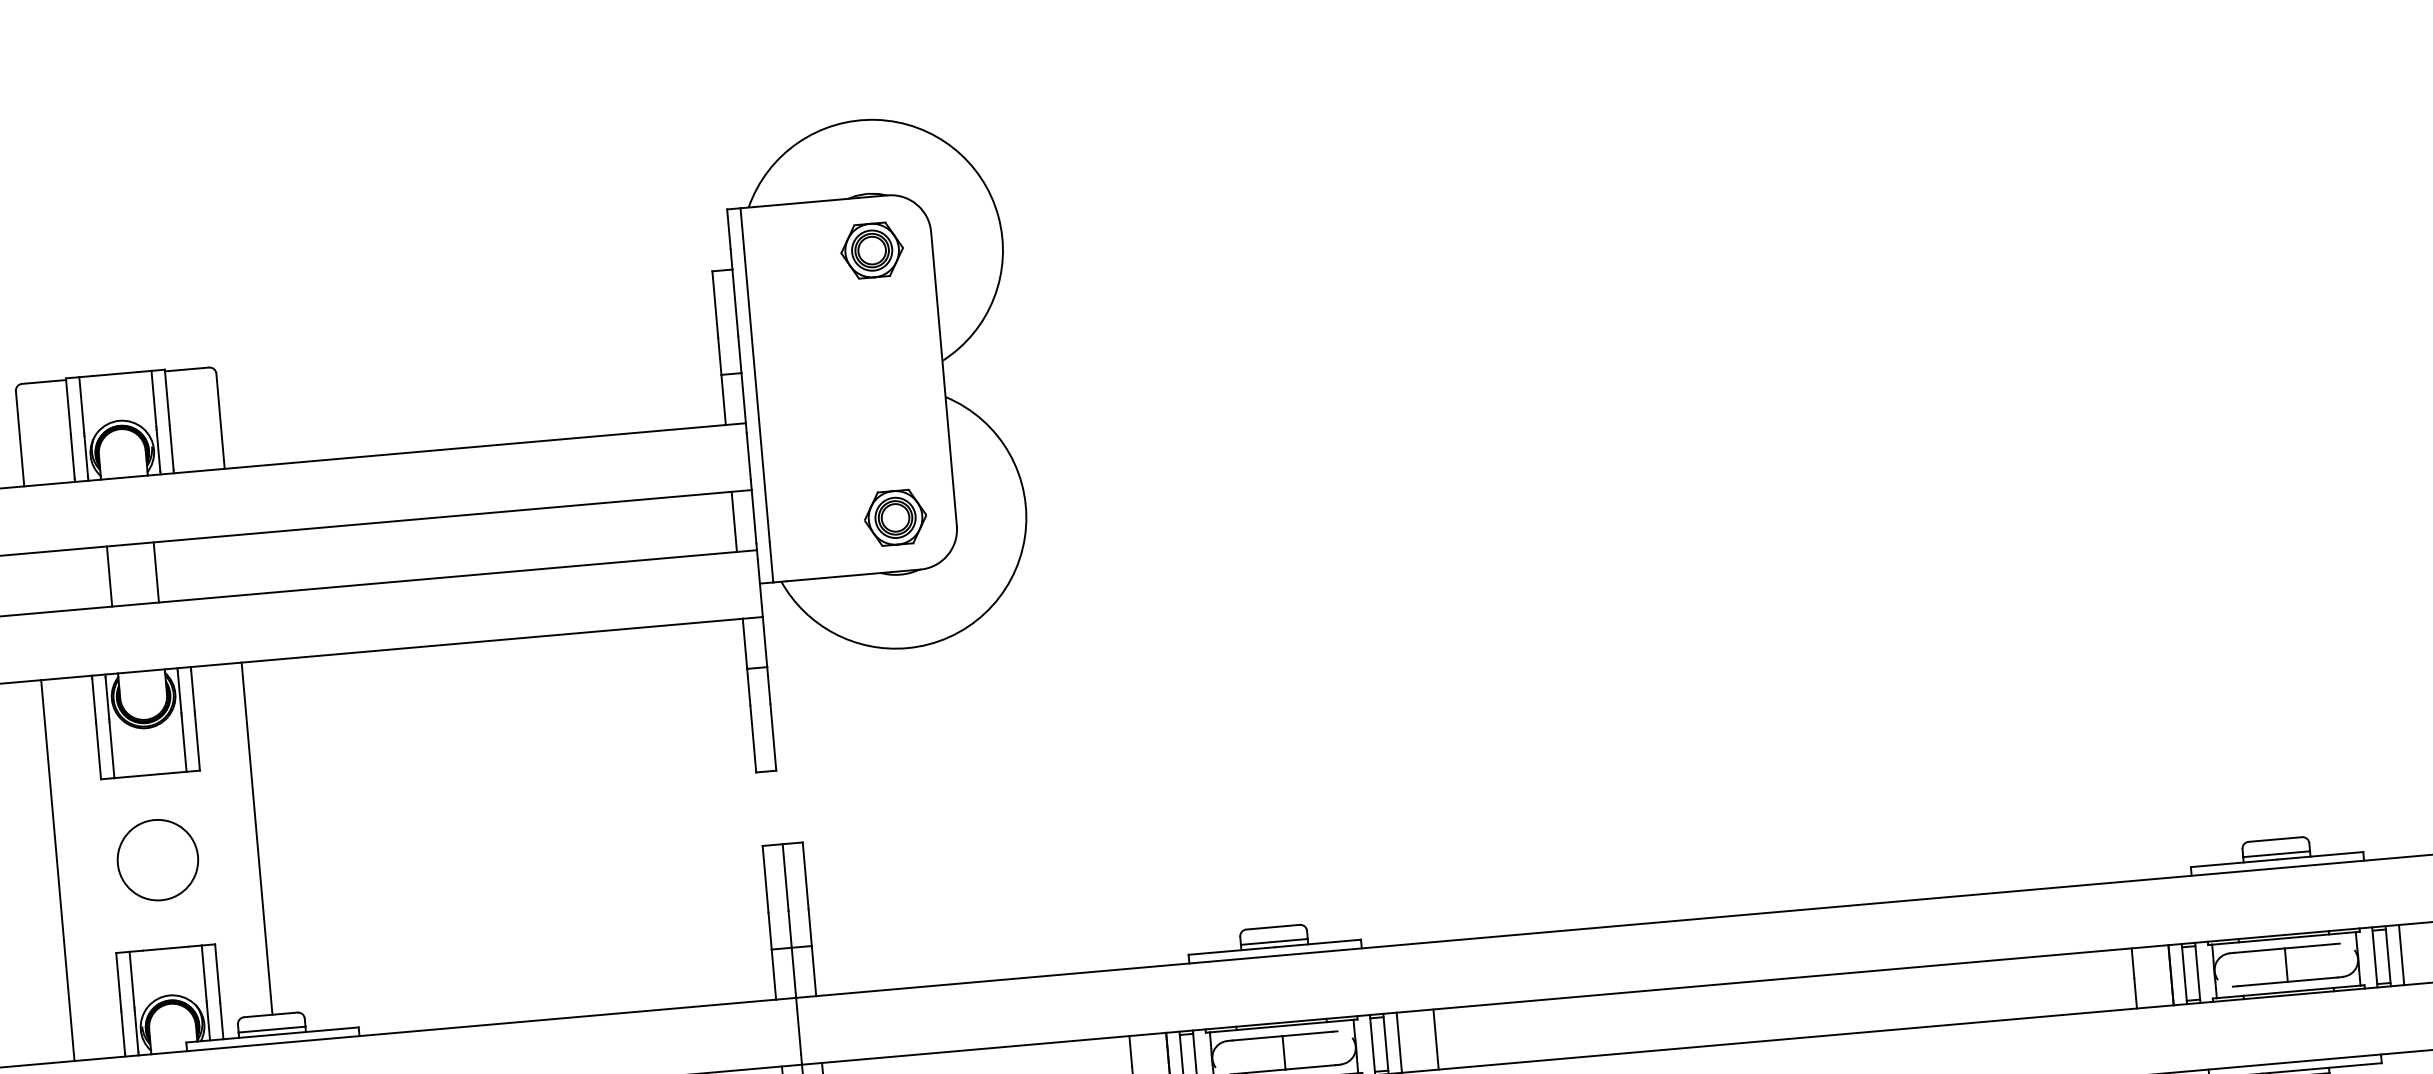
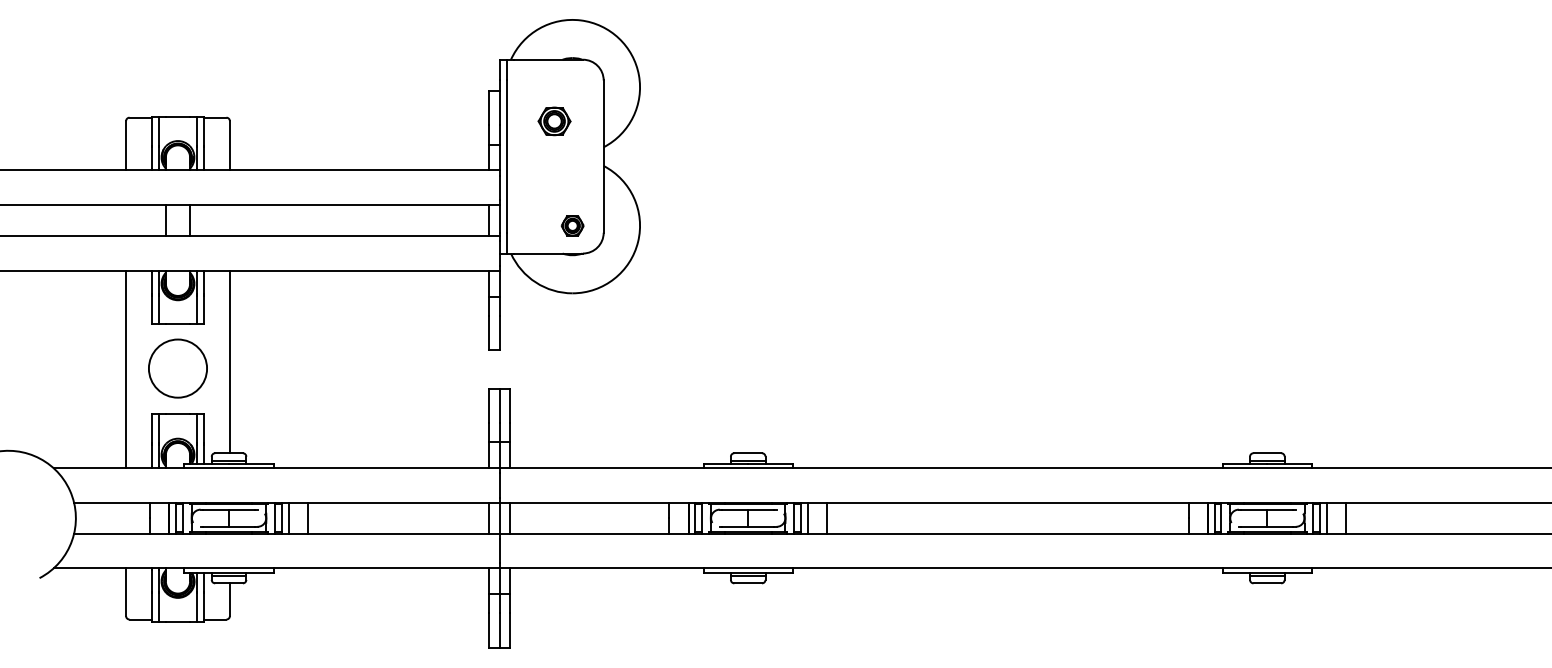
part: (872, 250) -> (554, 121), moved
part: (895, 517) -> (572, 225), size x0.7
circle: (156, 860) -> (177, 368), size x1.4

